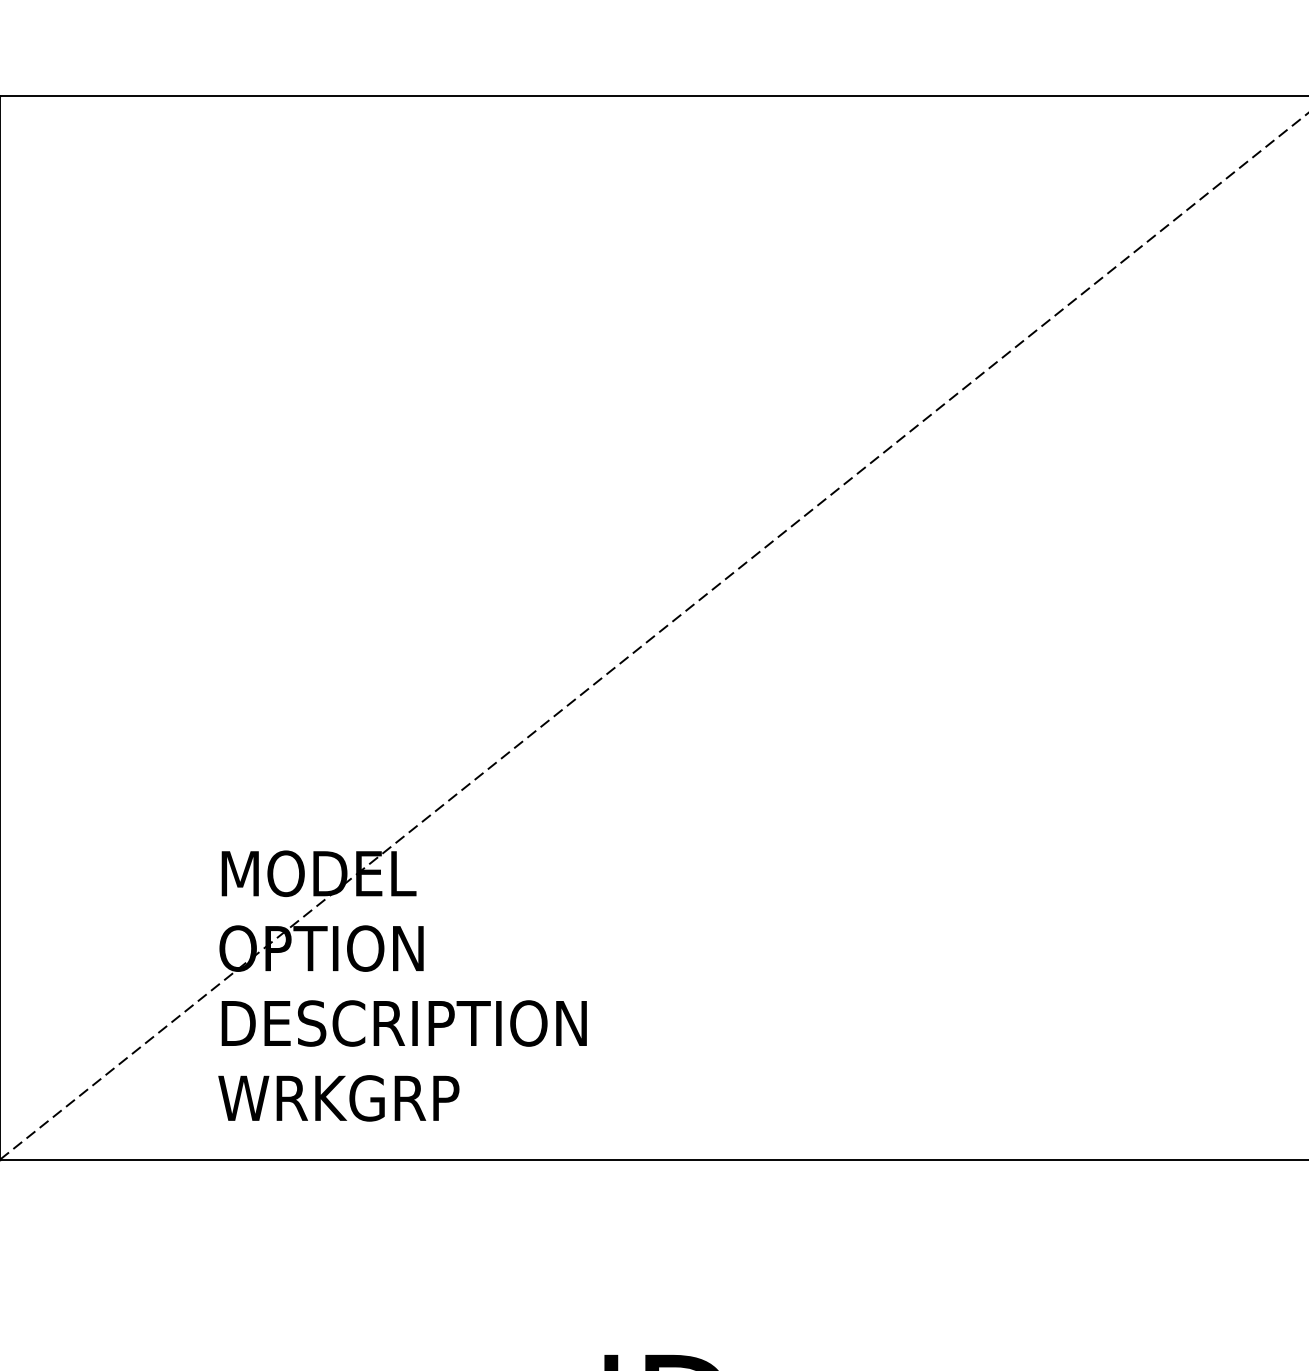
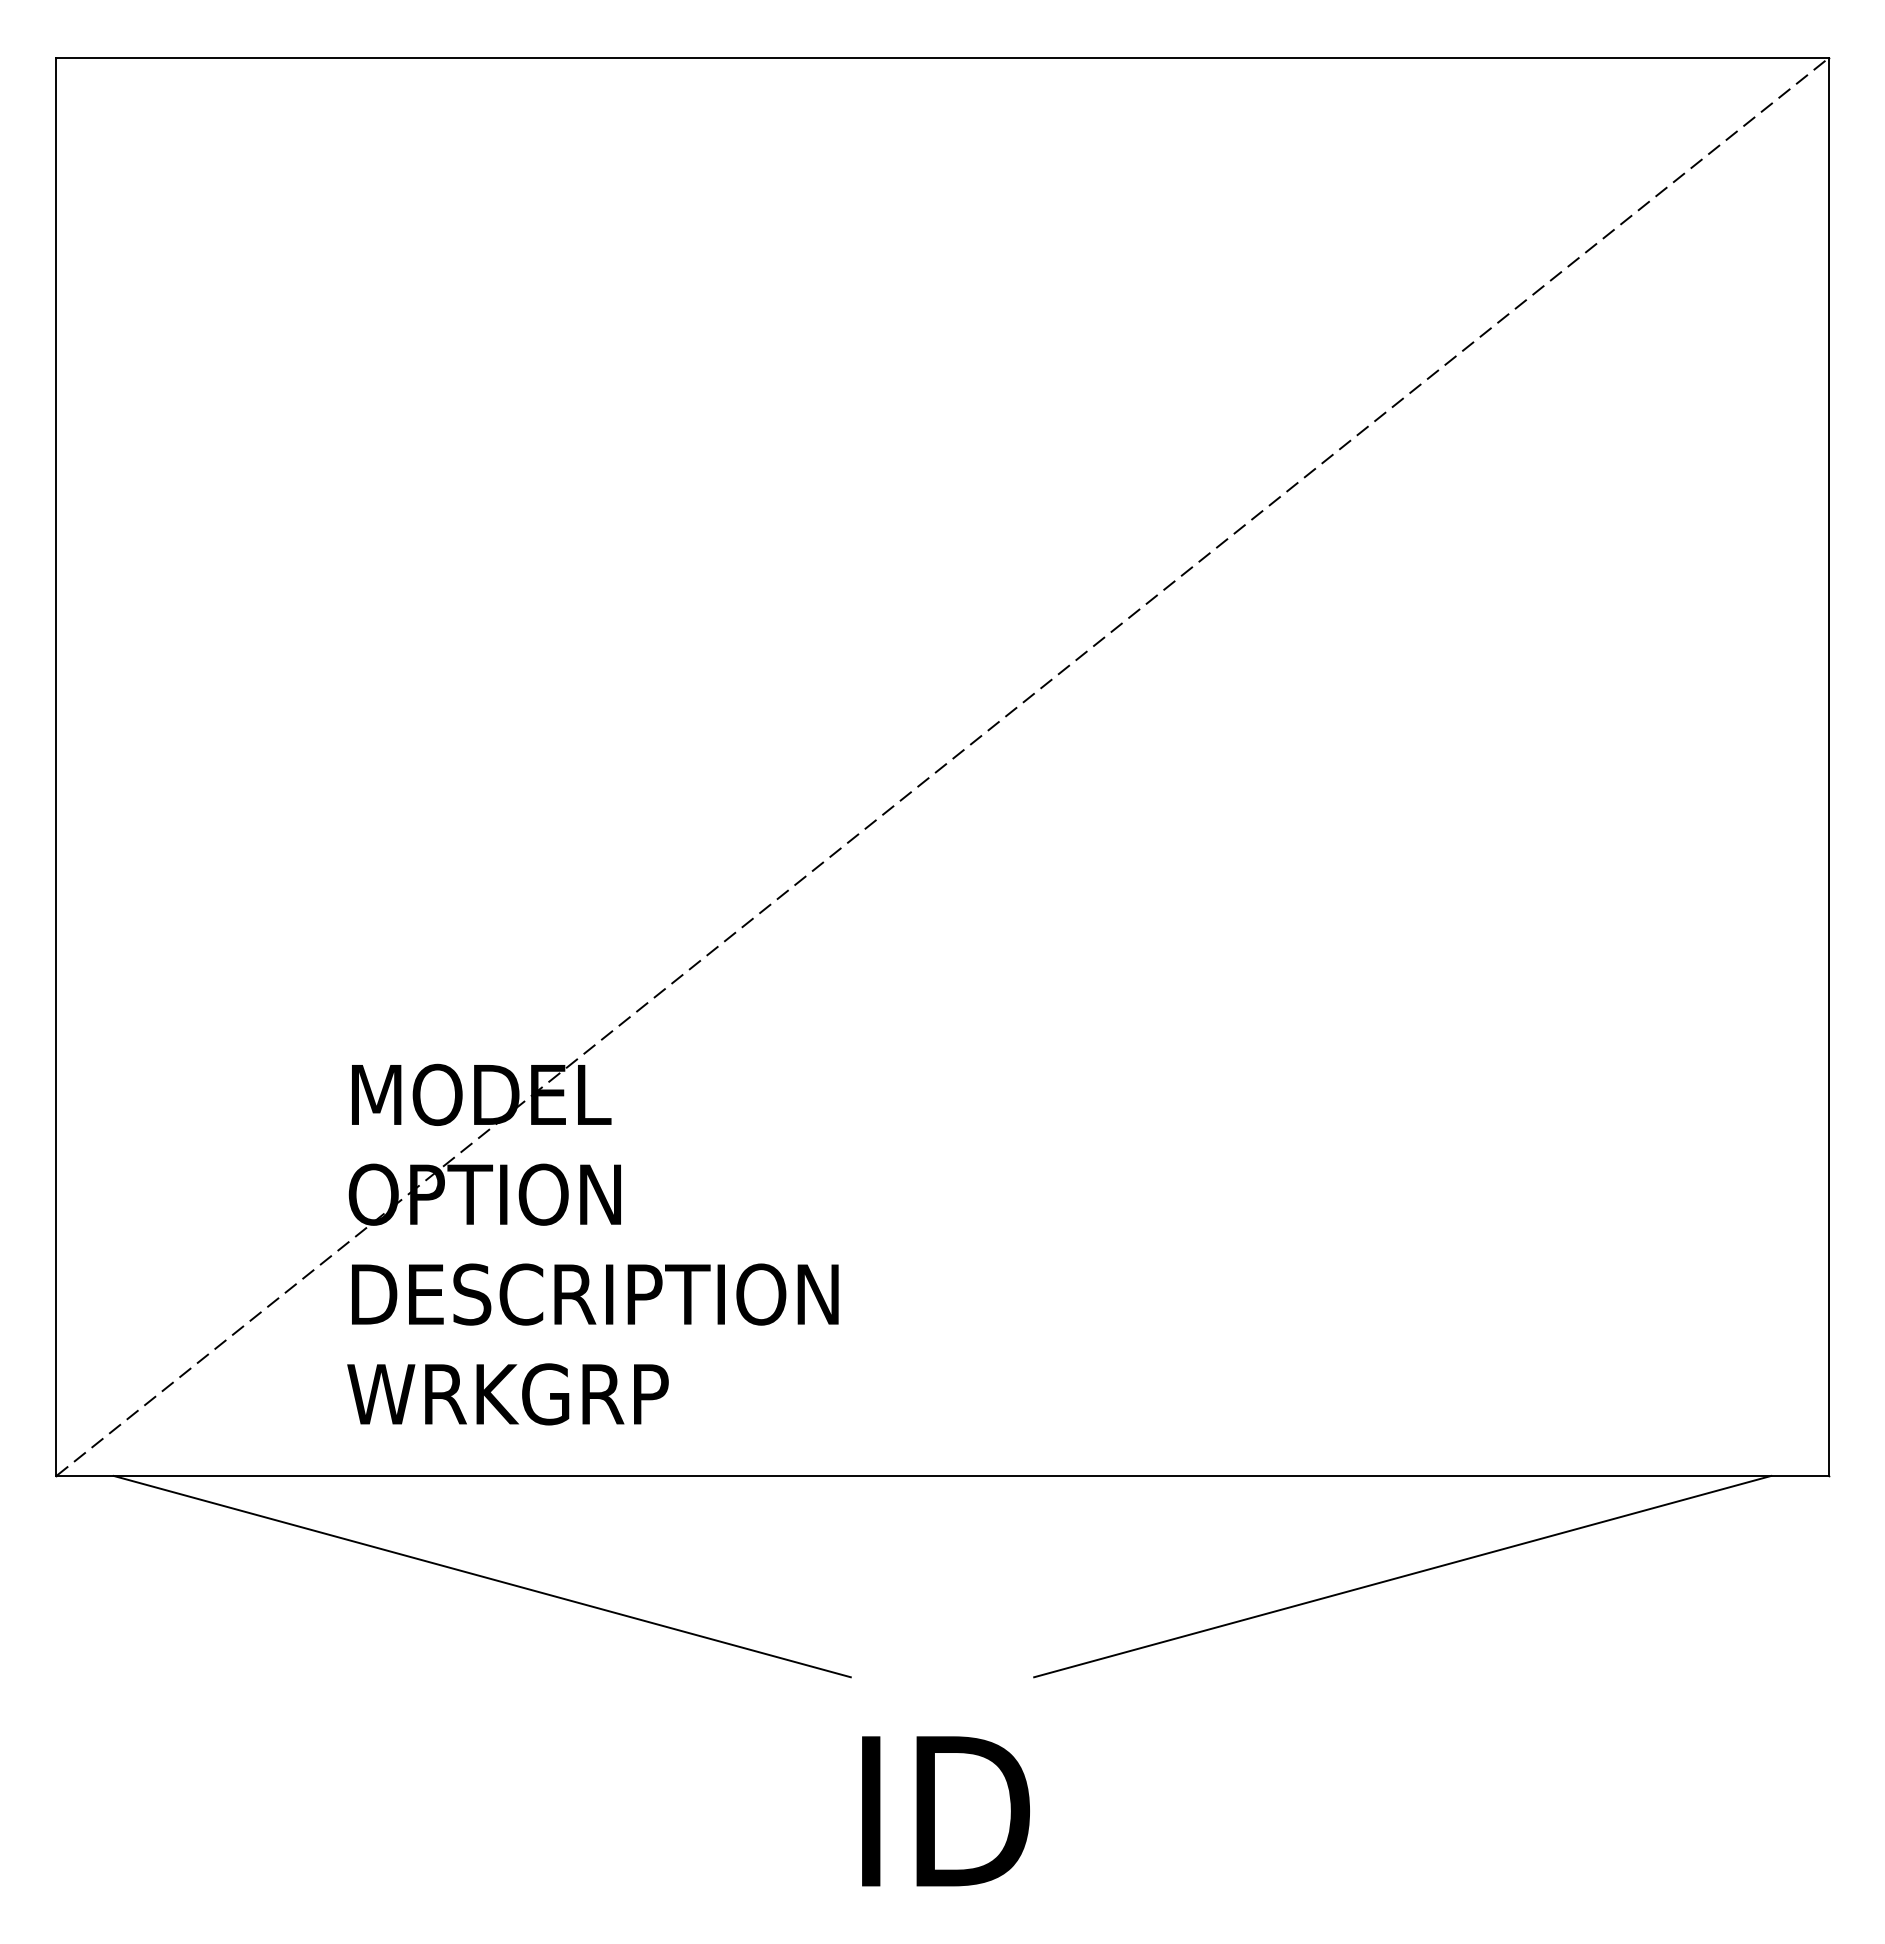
line: (318, 1234) -> (481, 1576), added
line: (1009, 1234) -> (1402, 1576), added

